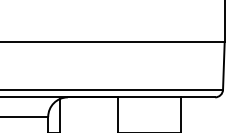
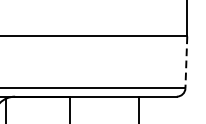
line: (223, 66) -> (185, 62), solid -> dashed

